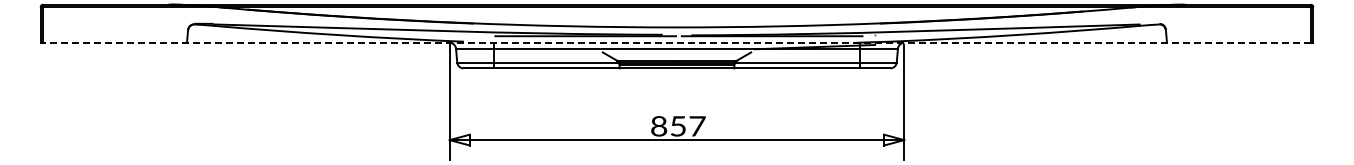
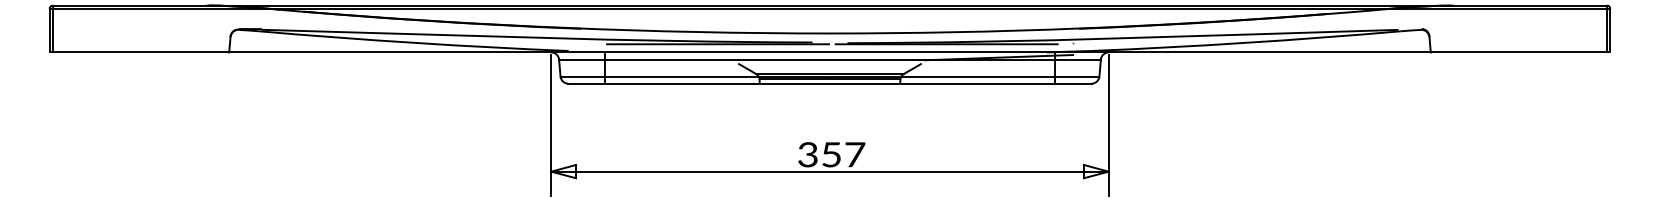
line: (676, 42) -> (829, 51), dashed -> solid
text: (659, 126) -> (808, 154), 857 -> 357

